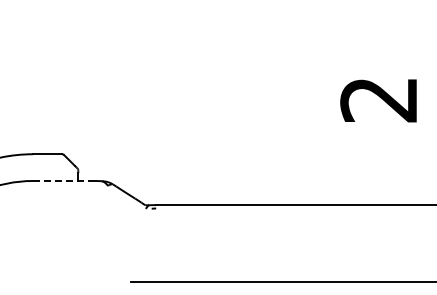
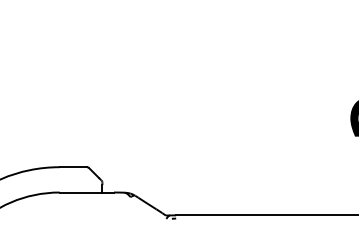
line: (61, 180) -> (86, 192), dashed -> solid

